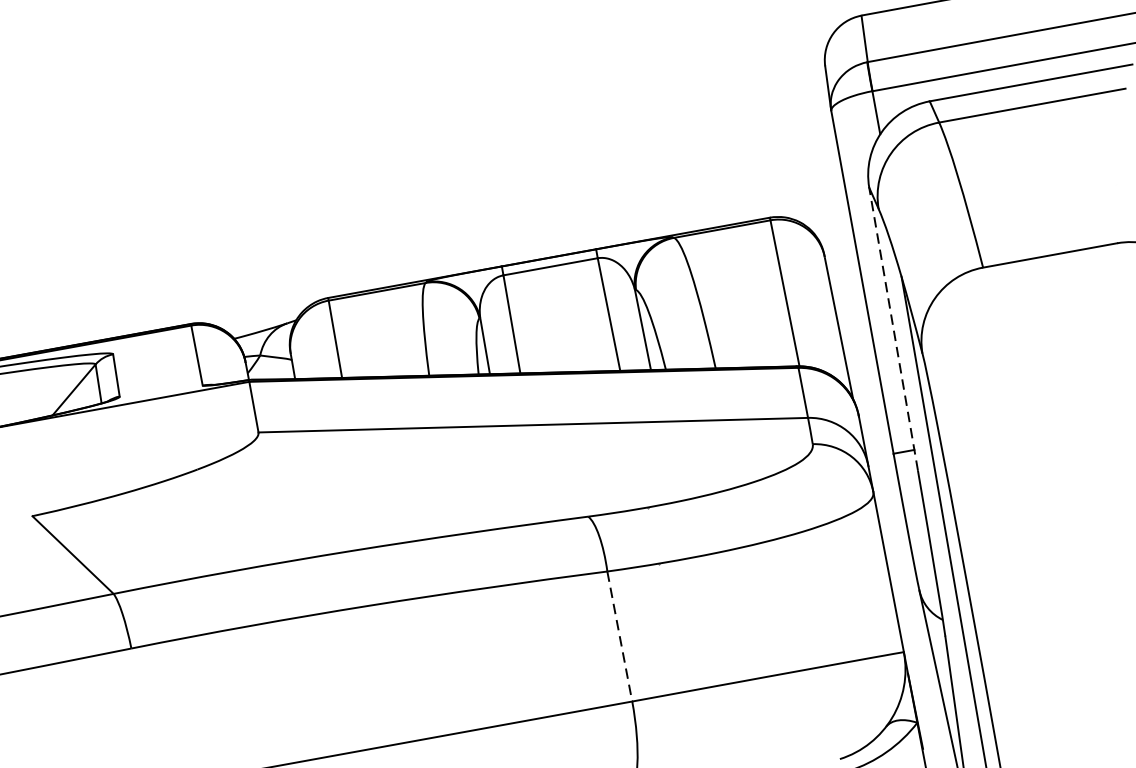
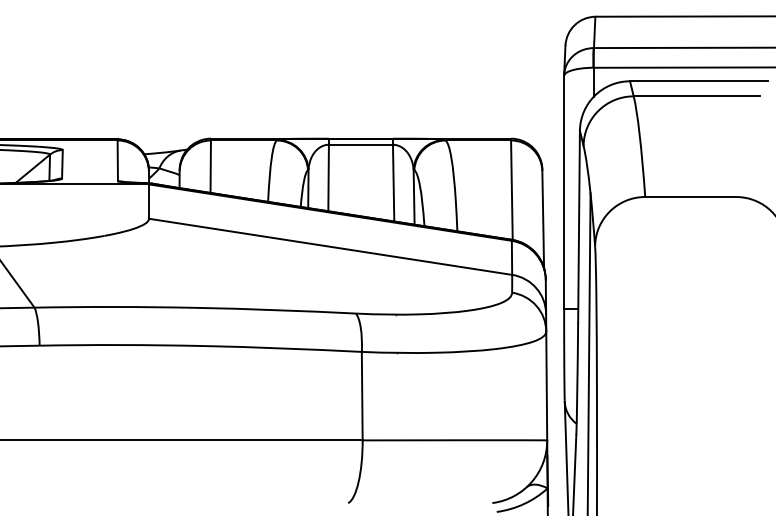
line: (894, 328) -> (579, 226), dashed -> solid
line: (620, 636) -> (362, 396), dashed -> solid

